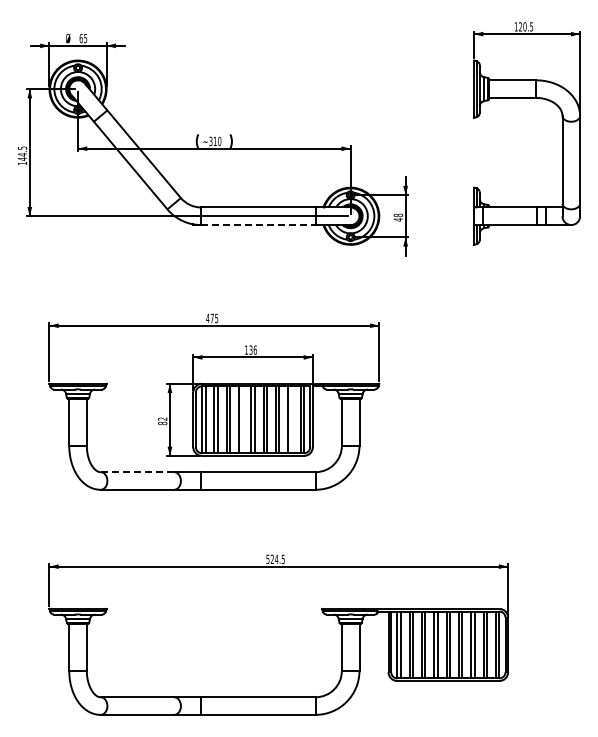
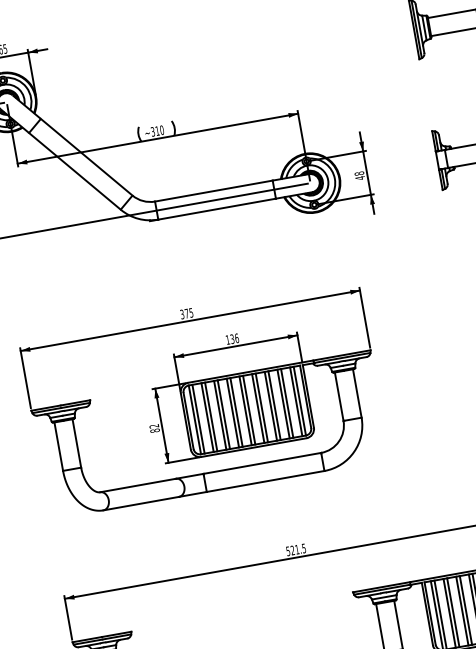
line: (258, 225) -> (217, 209), dashed -> solid
text: (207, 318) -> (181, 314), 475 -> 375
line: (242, 419) -> (236, 412), added
line: (291, 419) -> (286, 403), added
line: (137, 472) -> (138, 485), dashed -> solid
text: (276, 558) -> (296, 548), 524.5 -> 521.5

